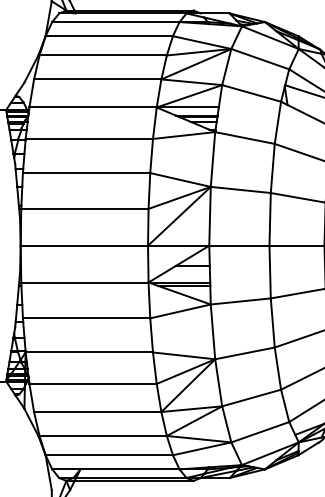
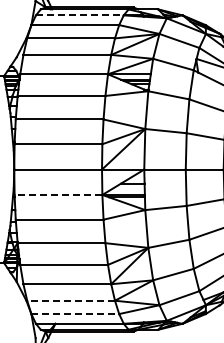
line: (115, 22) -> (79, 15), solid -> dashed
line: (84, 281) -> (58, 194), solid -> dashed
line: (103, 435) -> (71, 300), solid -> dashed
line: (109, 455) -> (75, 314), solid -> dashed

